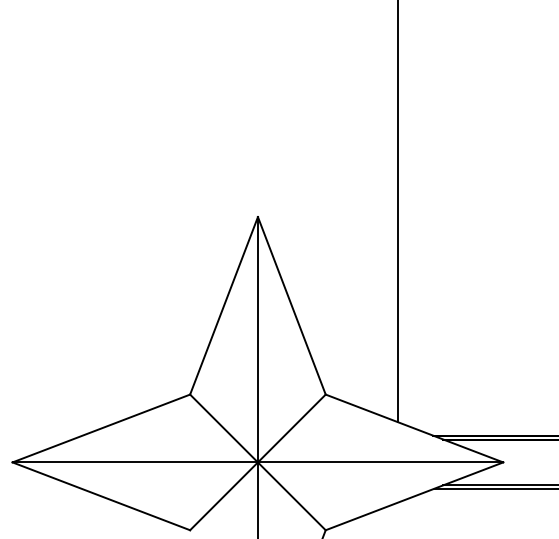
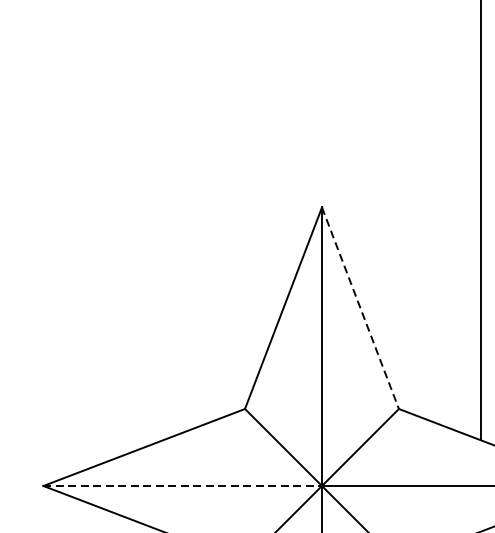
line: (292, 306) -> (361, 308), solid -> dashed
line: (135, 462) -> (182, 486), solid -> dashed

